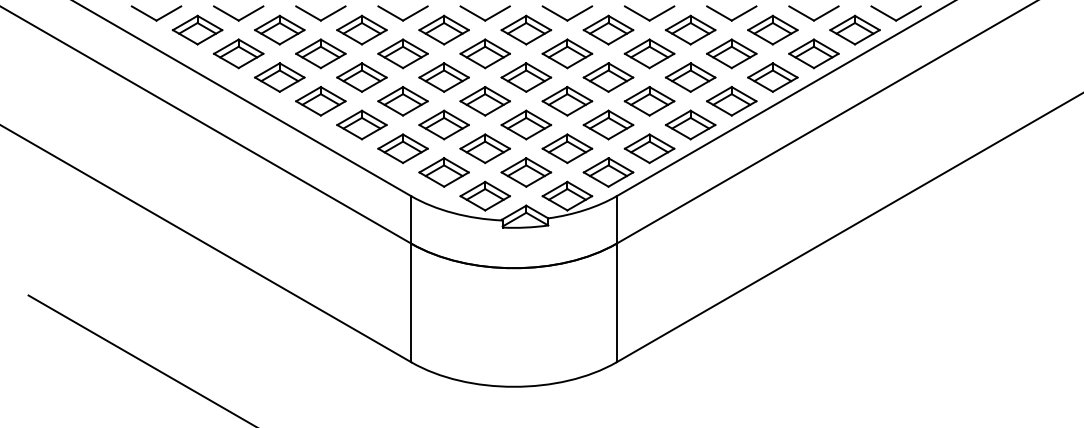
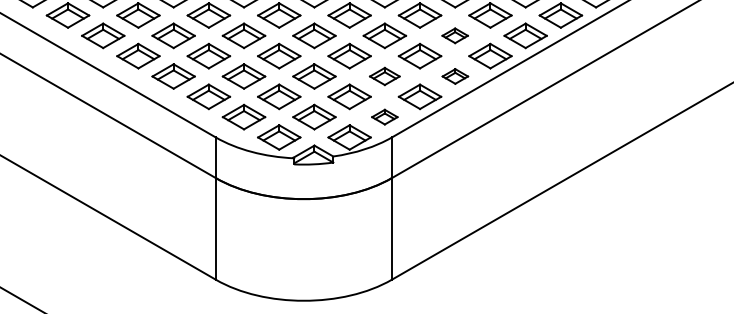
part: (690, 77) -> (455, 35), size x0.6
part: (608, 124) -> (384, 76), size x0.7
part: (690, 124) -> (455, 76), size x0.6
part: (608, 172) -> (384, 117), size x0.6

